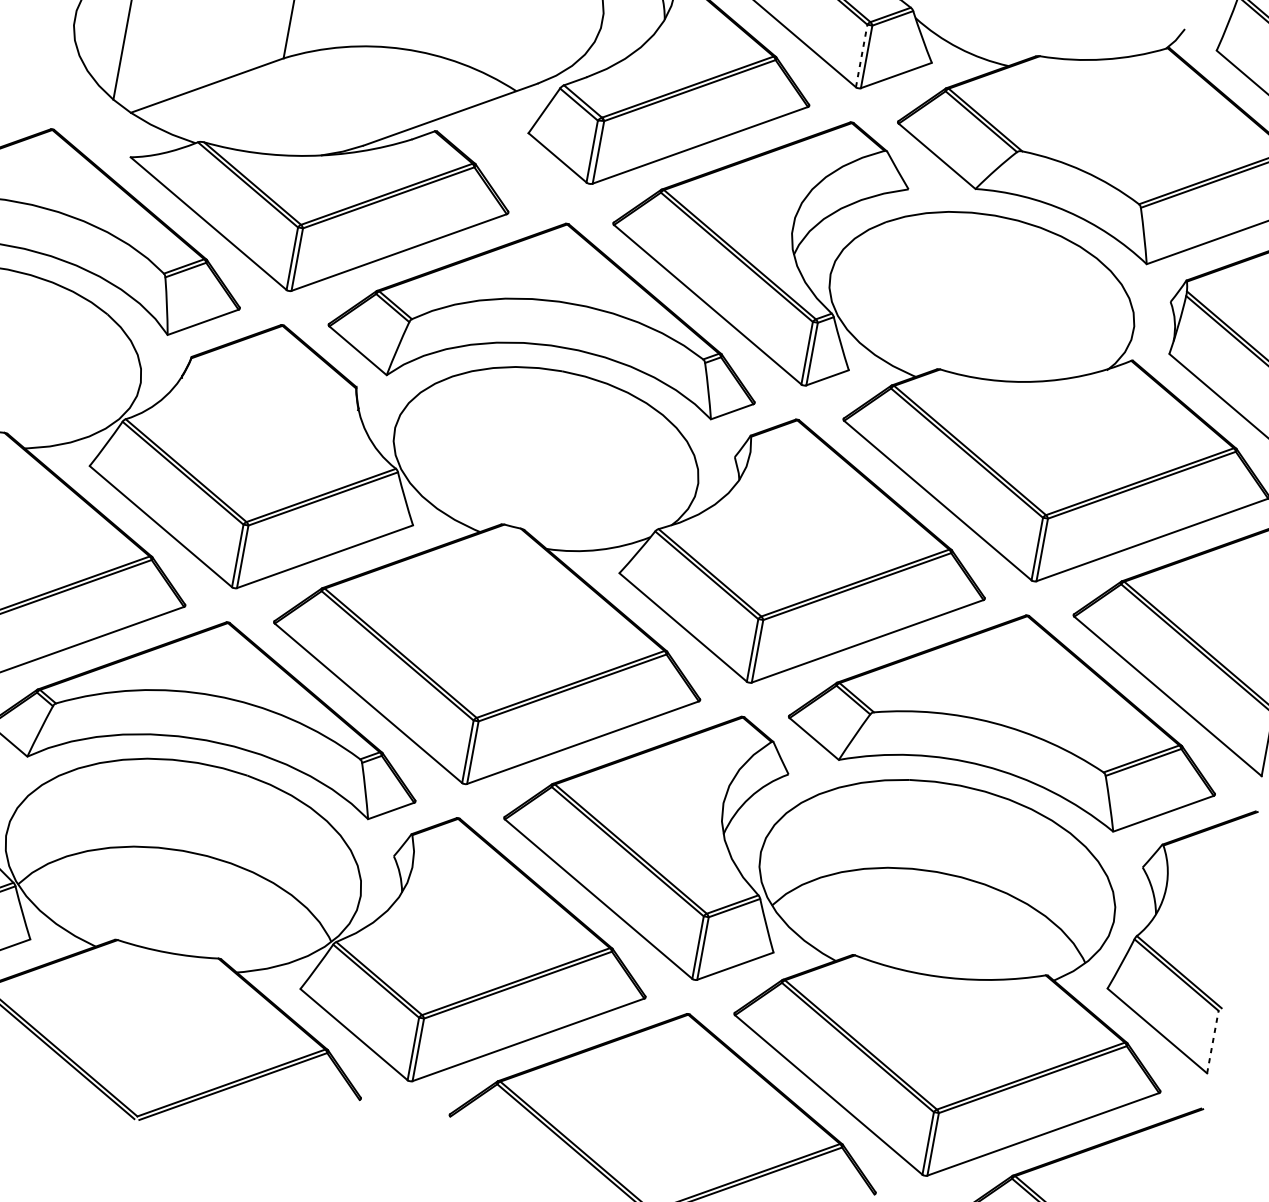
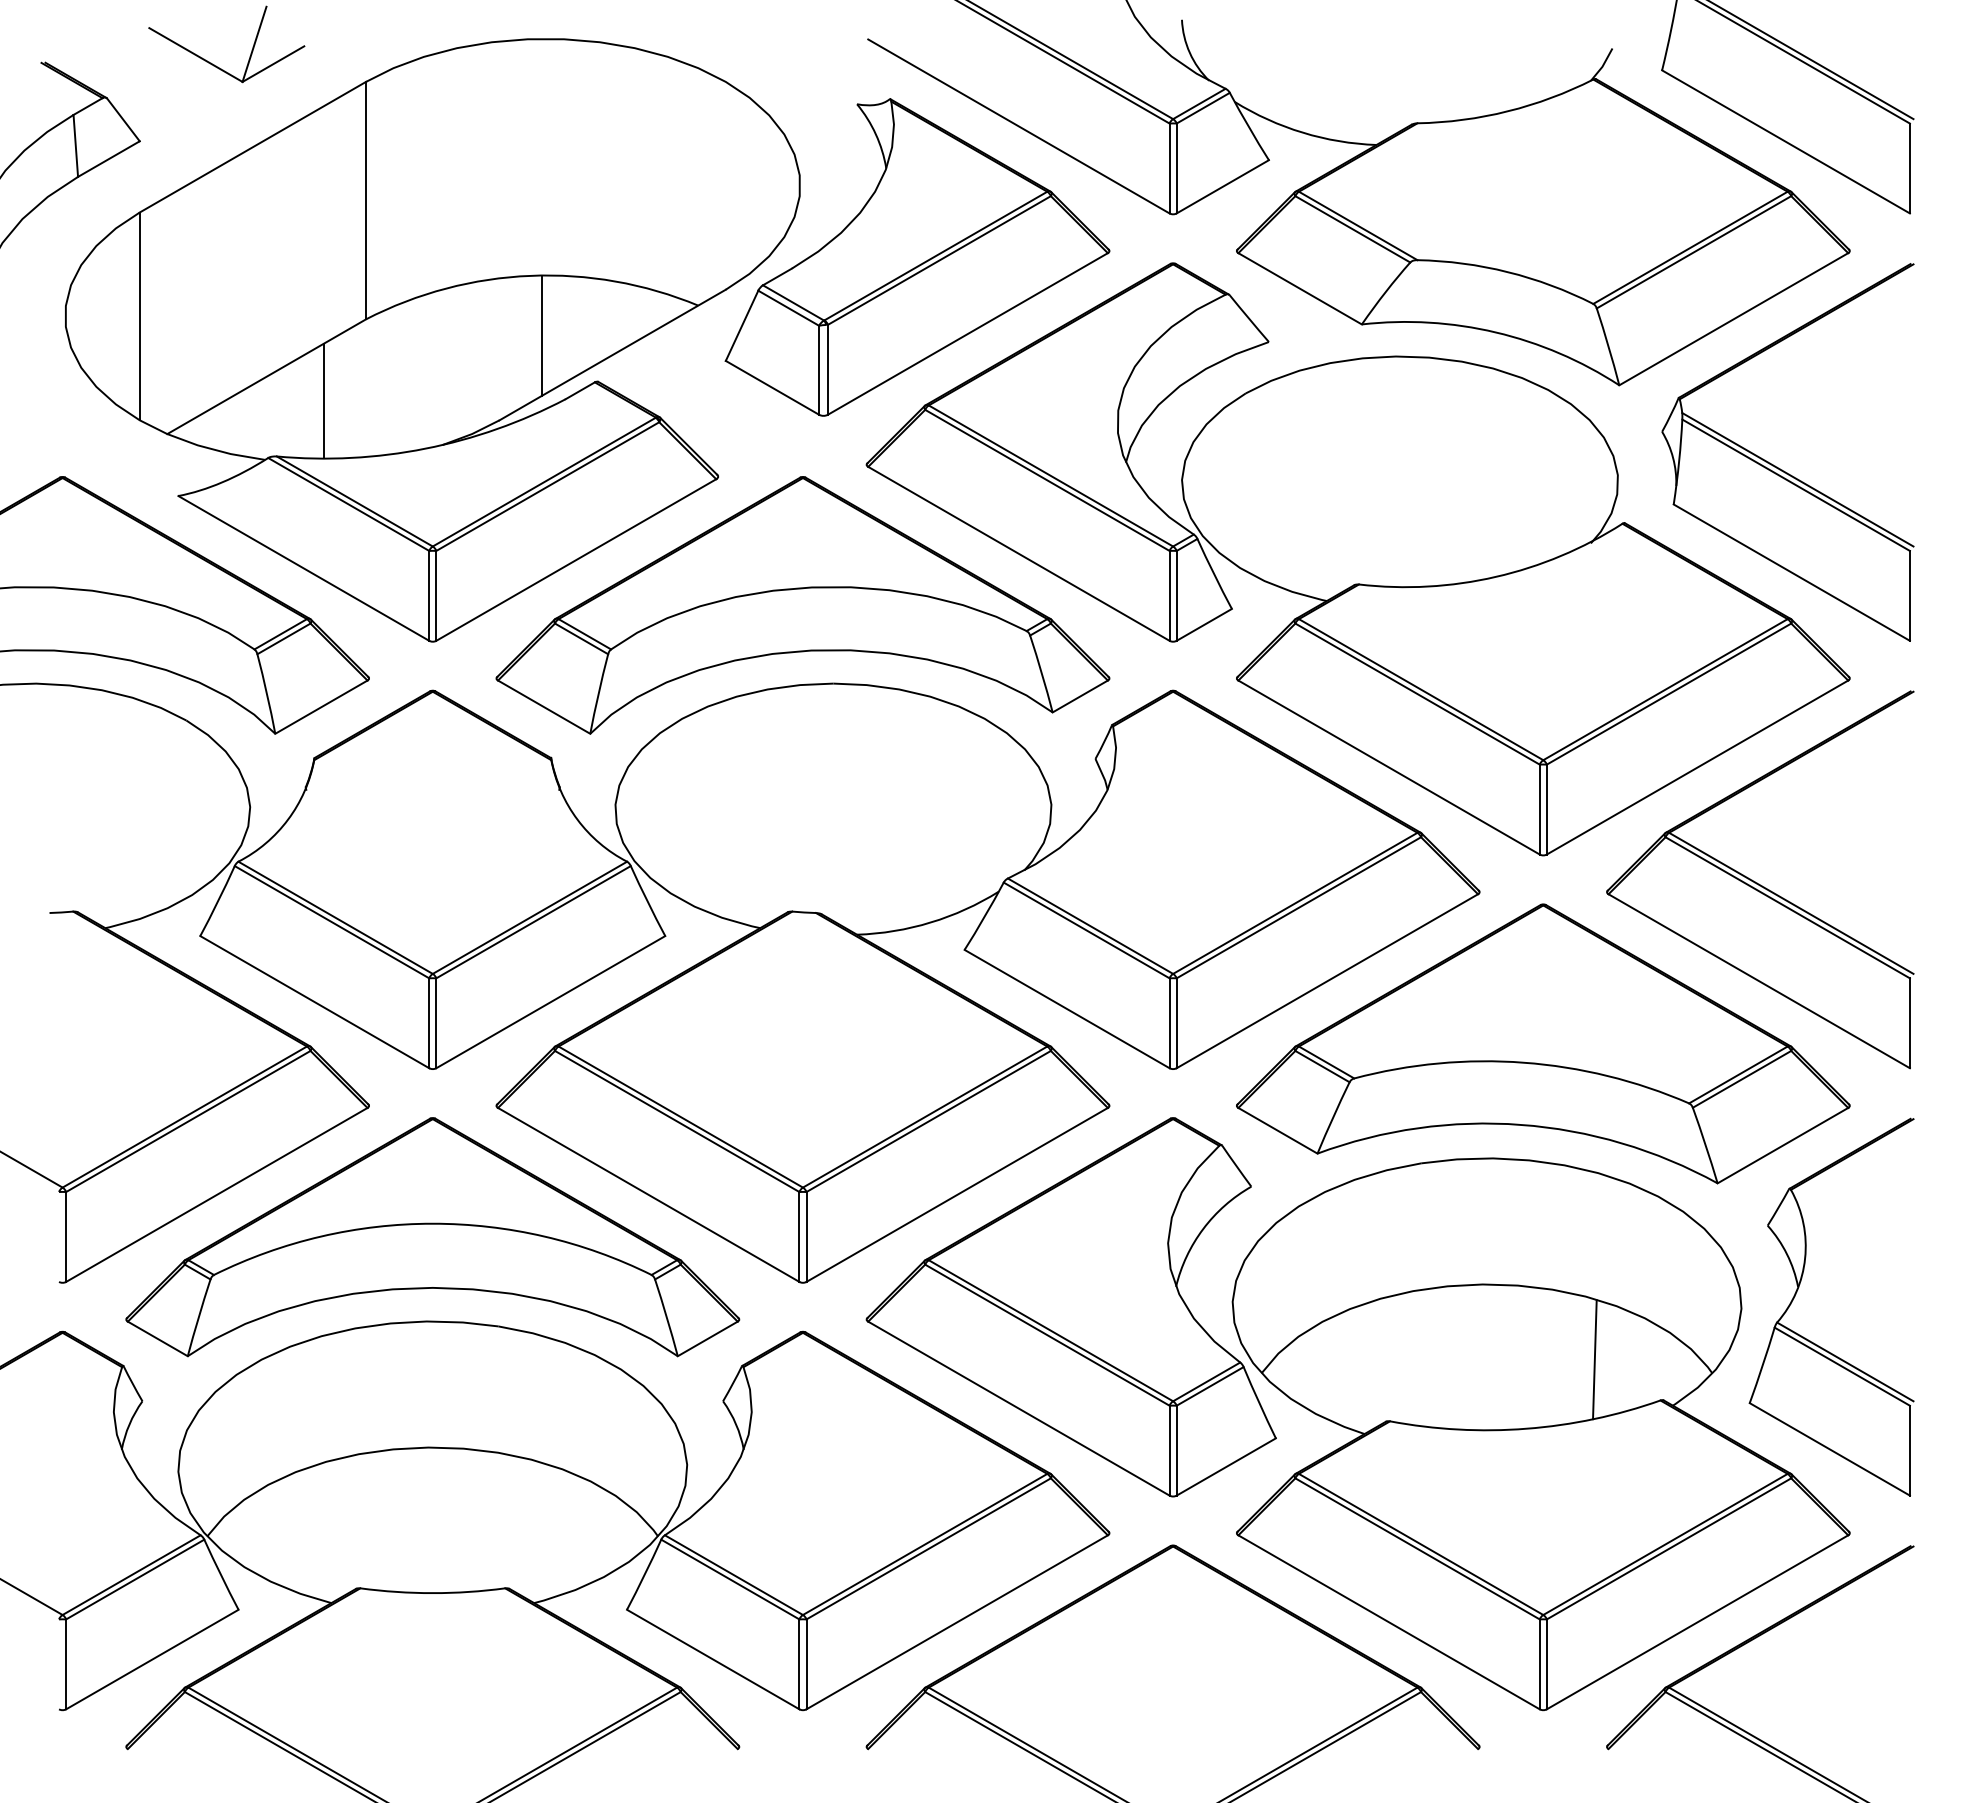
line: (861, 56) -> (1169, 168), dashed -> solid
line: (403, 91) -> (541, 335), added
line: (243, 109) -> (323, 400), added
line: (1005, 938) -> (1594, 1359), added
line: (1212, 1041) -> (1909, 1450), dashed -> solid

